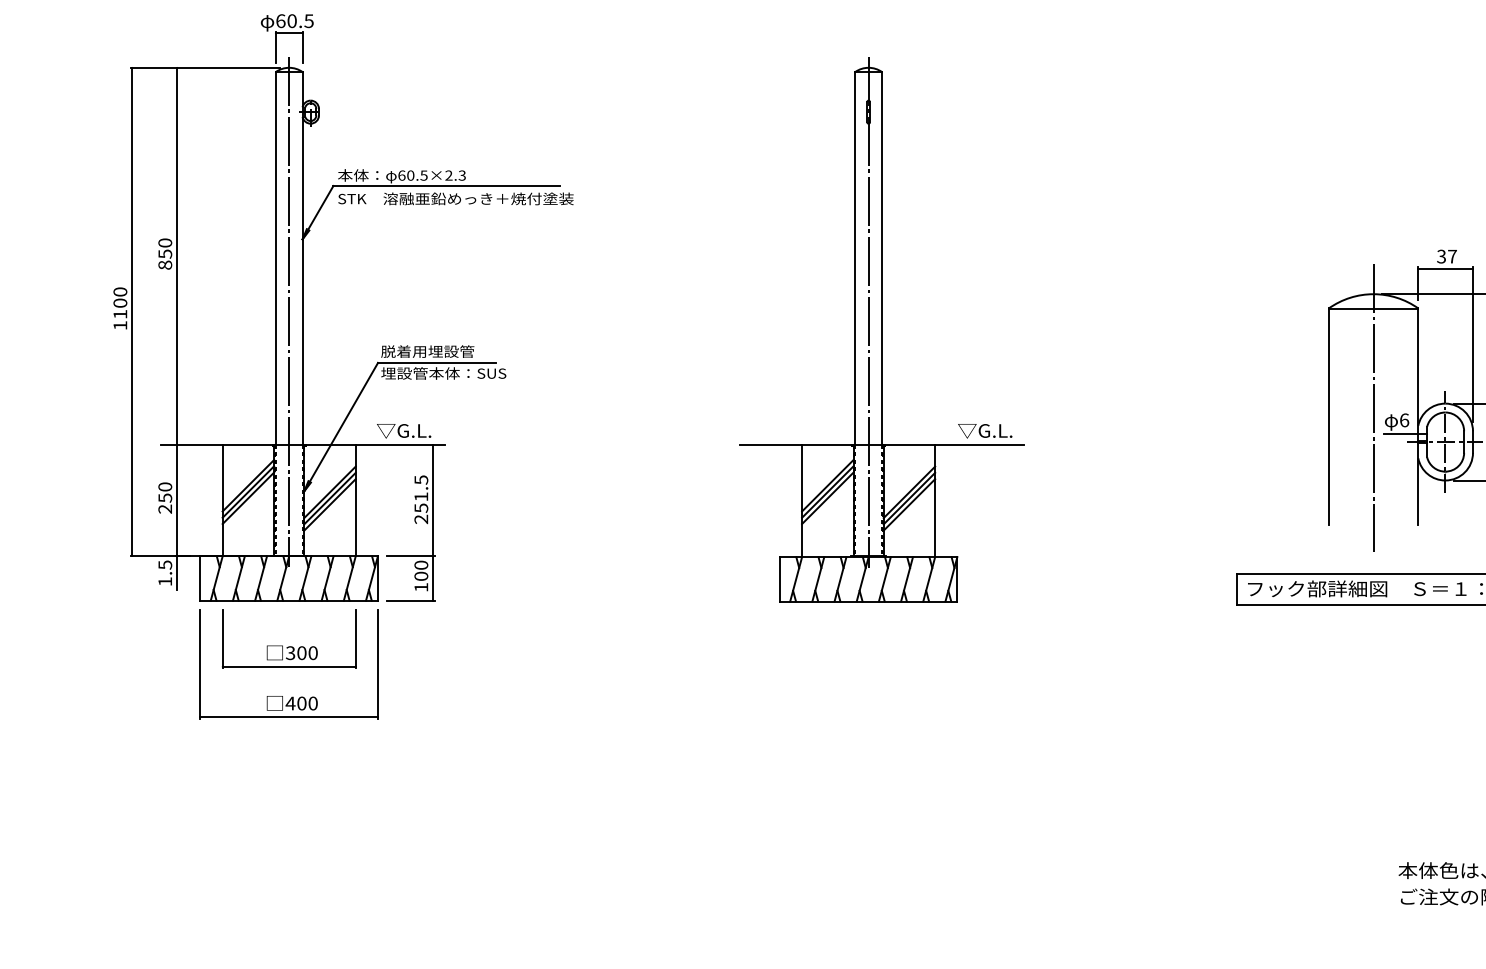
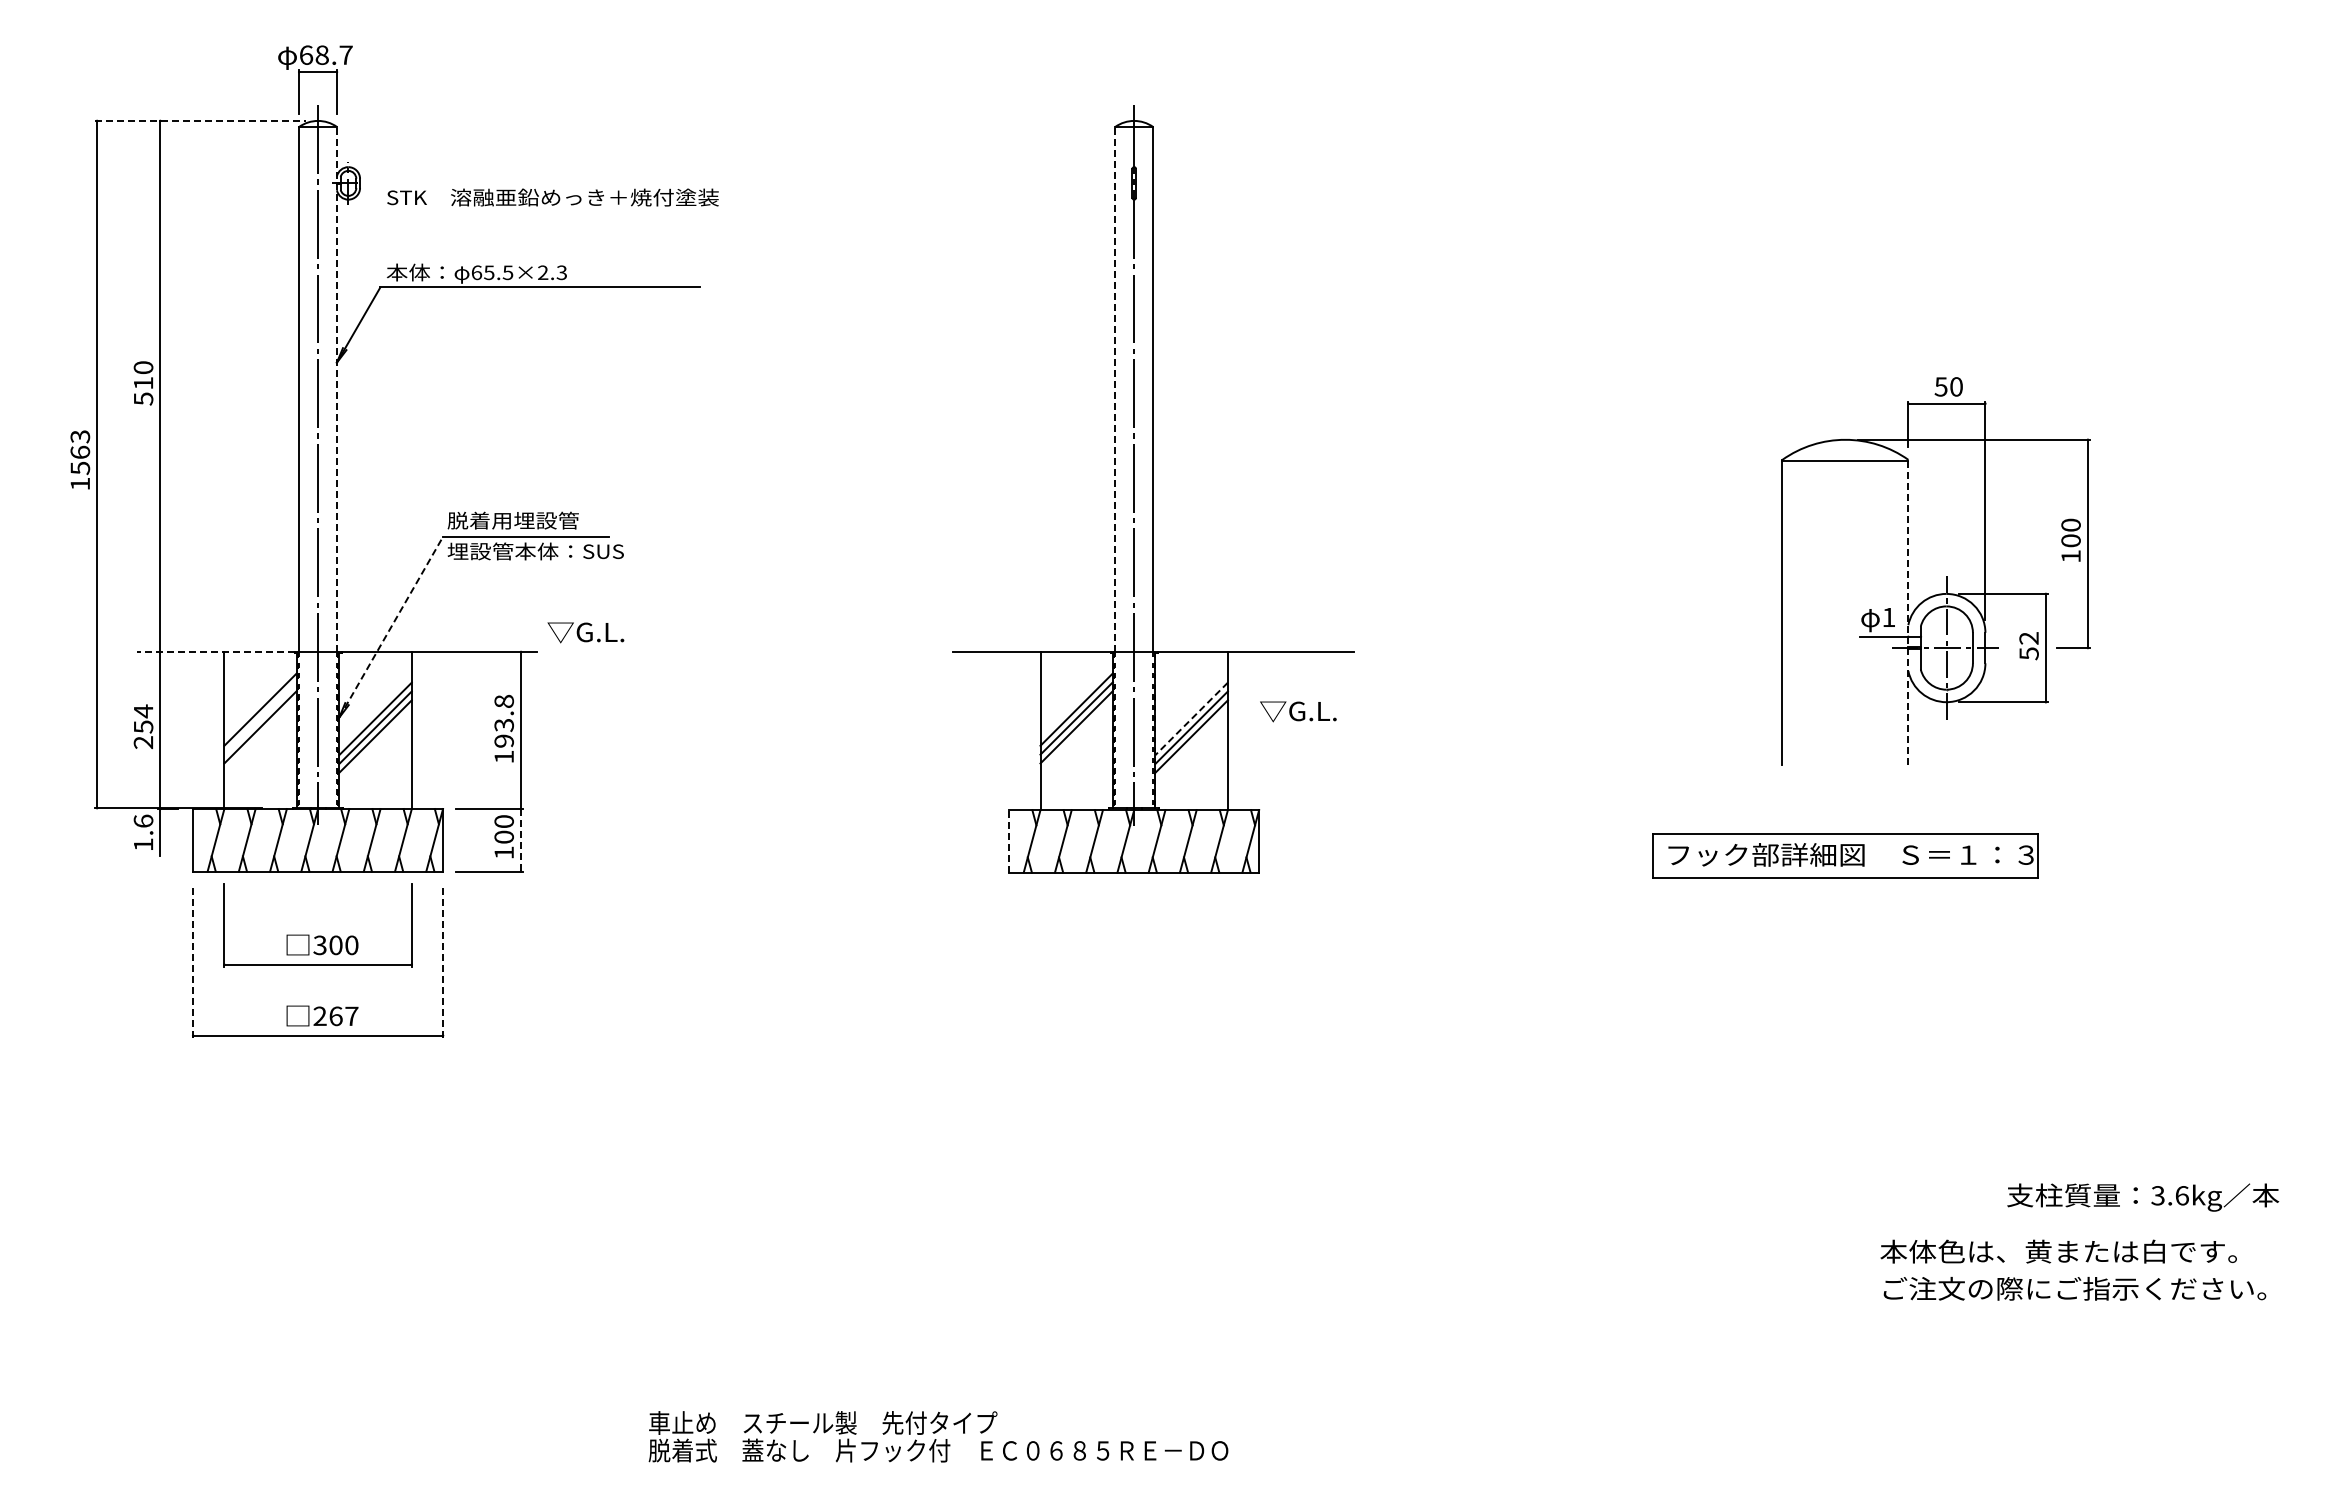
text: (300, 20) -> (333, 54), 60.5 -> 68.7
line: (205, 67) -> (200, 120), solid -> dashed
text: (410, 175) -> (489, 272), 60.5×2.3 -> 65.5×2.3
text: (455, 198) -> (552, 197), moved
text: (1446, 256) -> (1948, 386), 37 -> 50
line: (302, 257) -> (336, 388), solid -> dashed
line: (855, 257) -> (1115, 388), solid -> dashed
text: (165, 259) -> (143, 391), 850 -> 510
text: (120, 303) -> (80, 452), 1100 -> 1563
line: (1373, 407) -> (1845, 599), removed
line: (1418, 416) -> (1908, 611), solid -> dashed
text: (1404, 420) -> (1888, 617), 6 -> 1
line: (341, 426) -> (391, 626), solid -> dashed
text: (403, 431) -> (585, 632), moved
text: (985, 431) -> (1298, 711), moved
line: (216, 444) -> (215, 651), solid -> dashed
text: (165, 487) -> (143, 711), 250 -> 254
line: (248, 492) -> (260, 718), removed
line: (909, 492) -> (1191, 719), solid -> dashed
text: (420, 499) -> (503, 728), 251.5 -> 193.8
text: (165, 564) -> (143, 820), 1.5 -> 1.6
line: (433, 578) -> (521, 840), solid -> dashed
line: (780, 578) -> (1009, 840), solid -> dashed
line: (200, 663) -> (193, 960), solid -> dashed
line: (378, 663) -> (443, 960), solid -> dashed
text: (301, 703) -> (335, 1016), 400 -> 267

